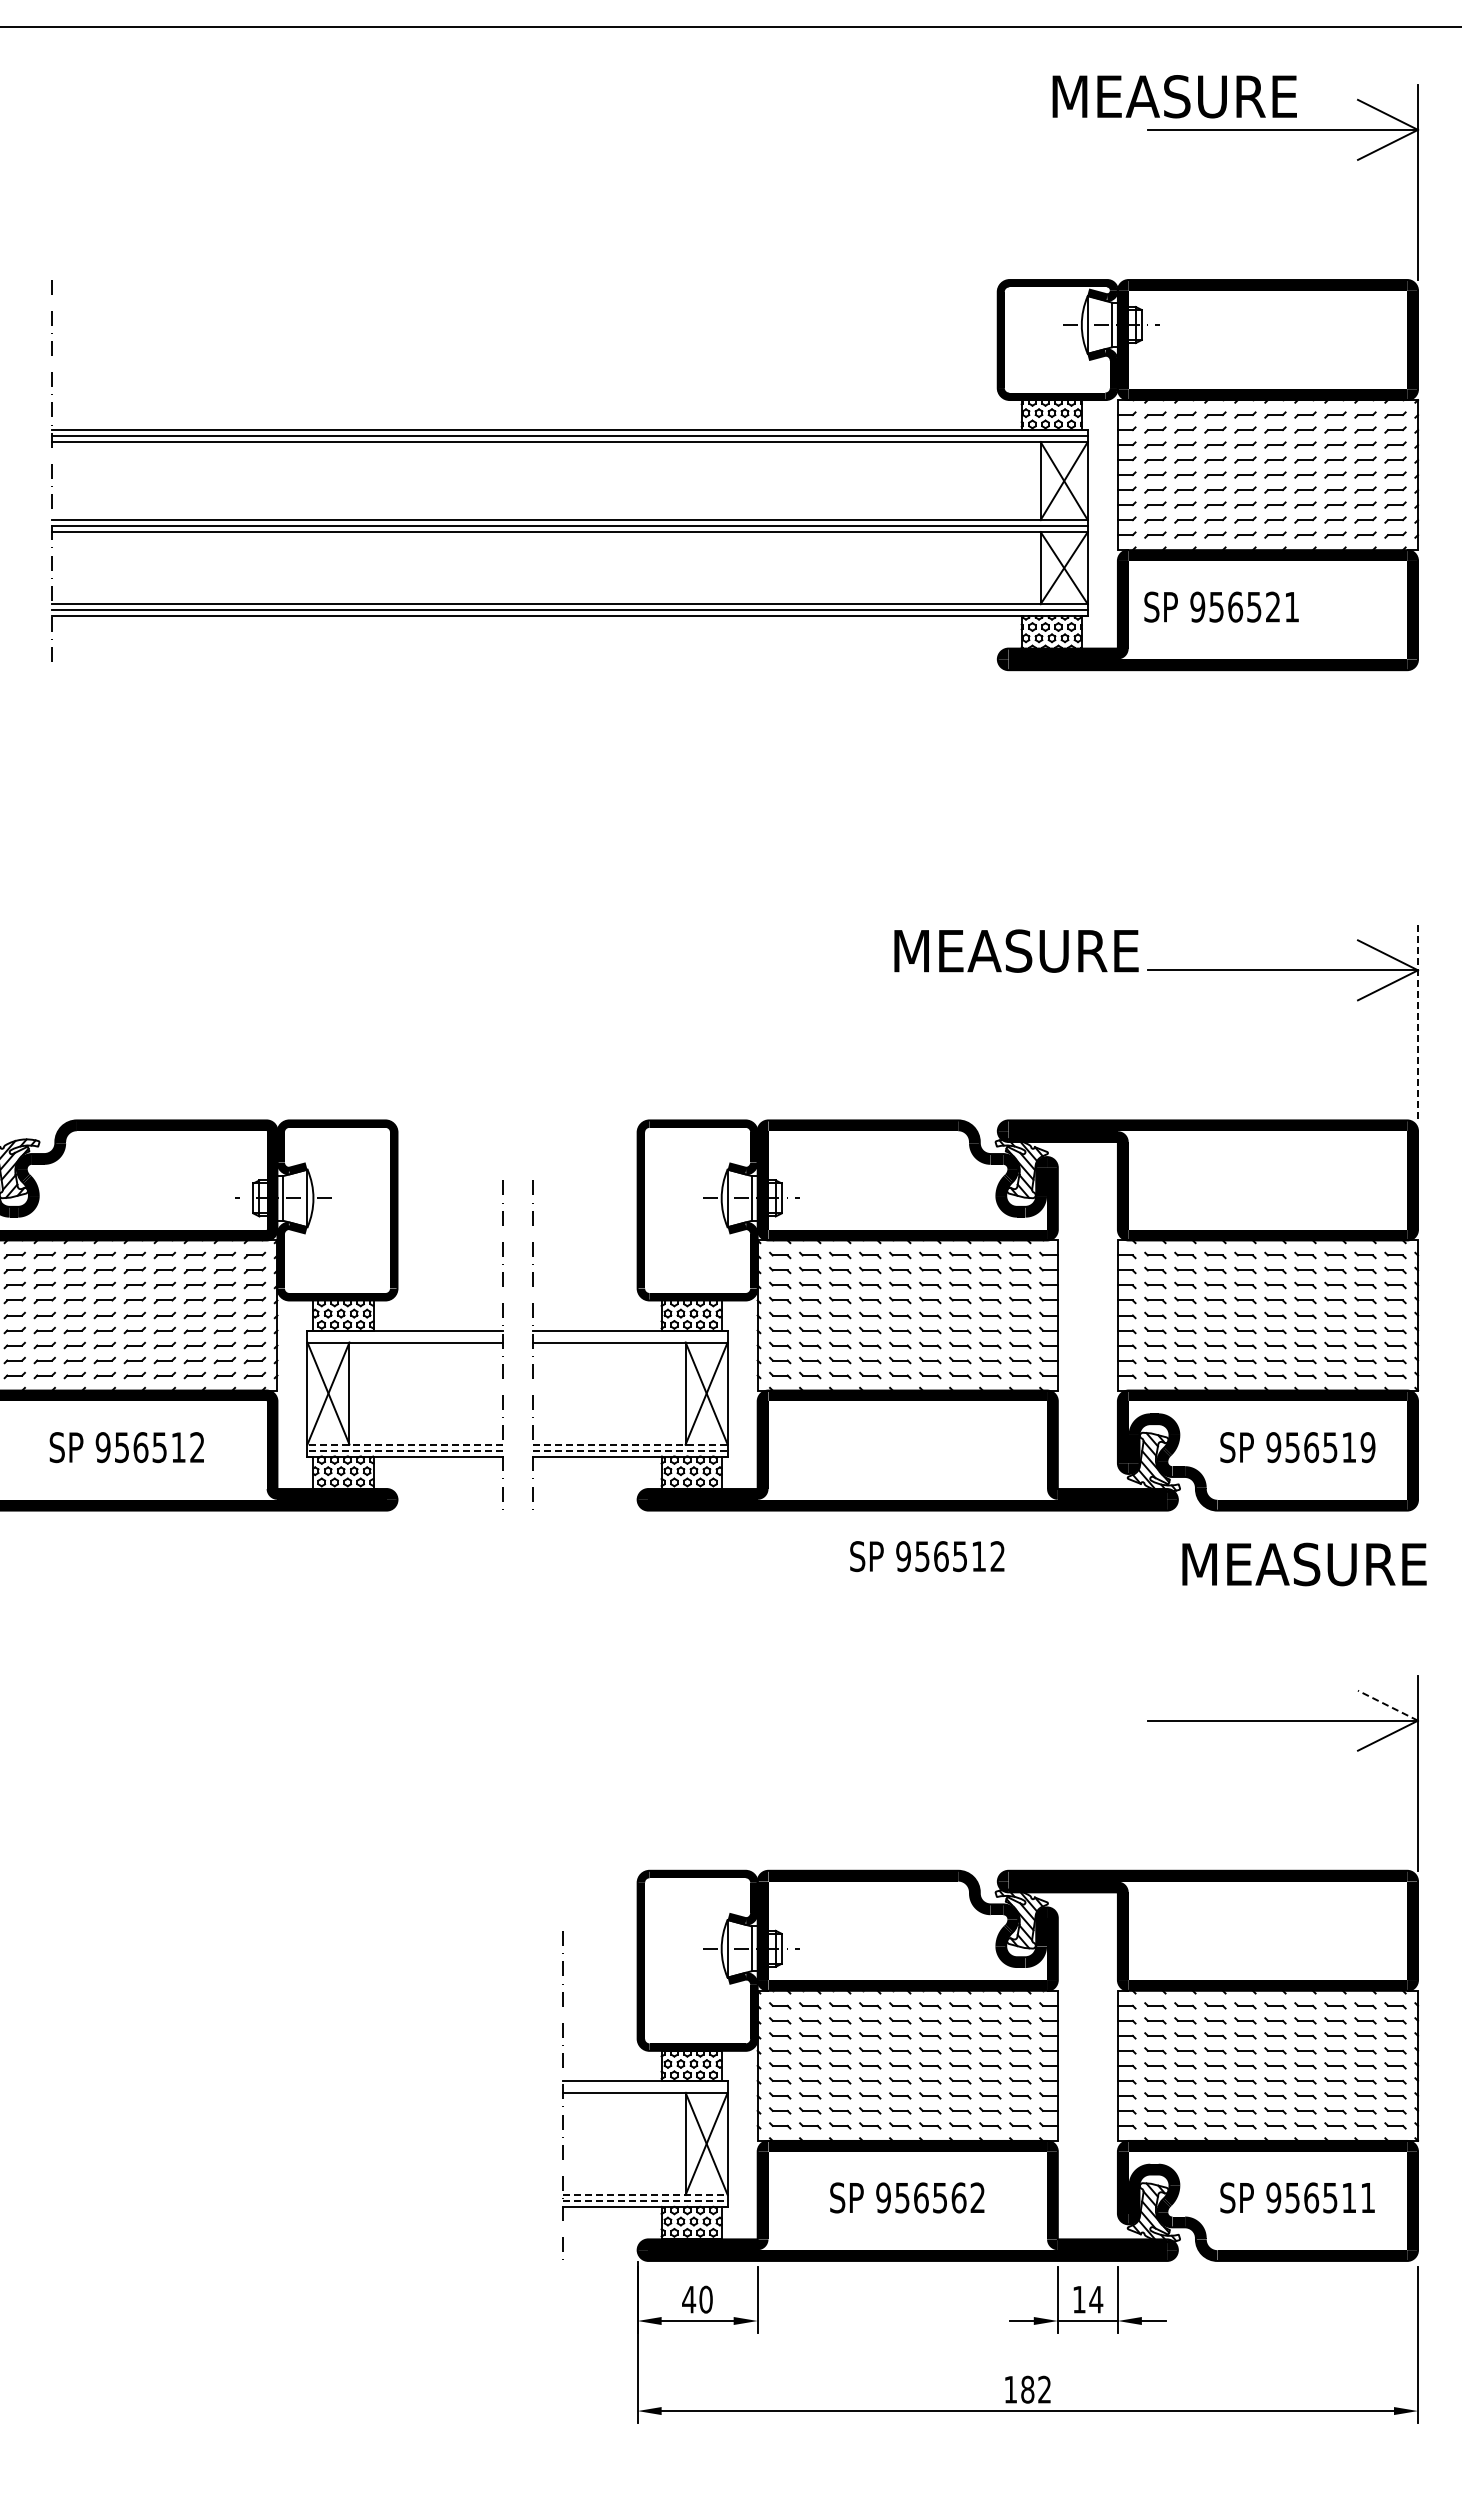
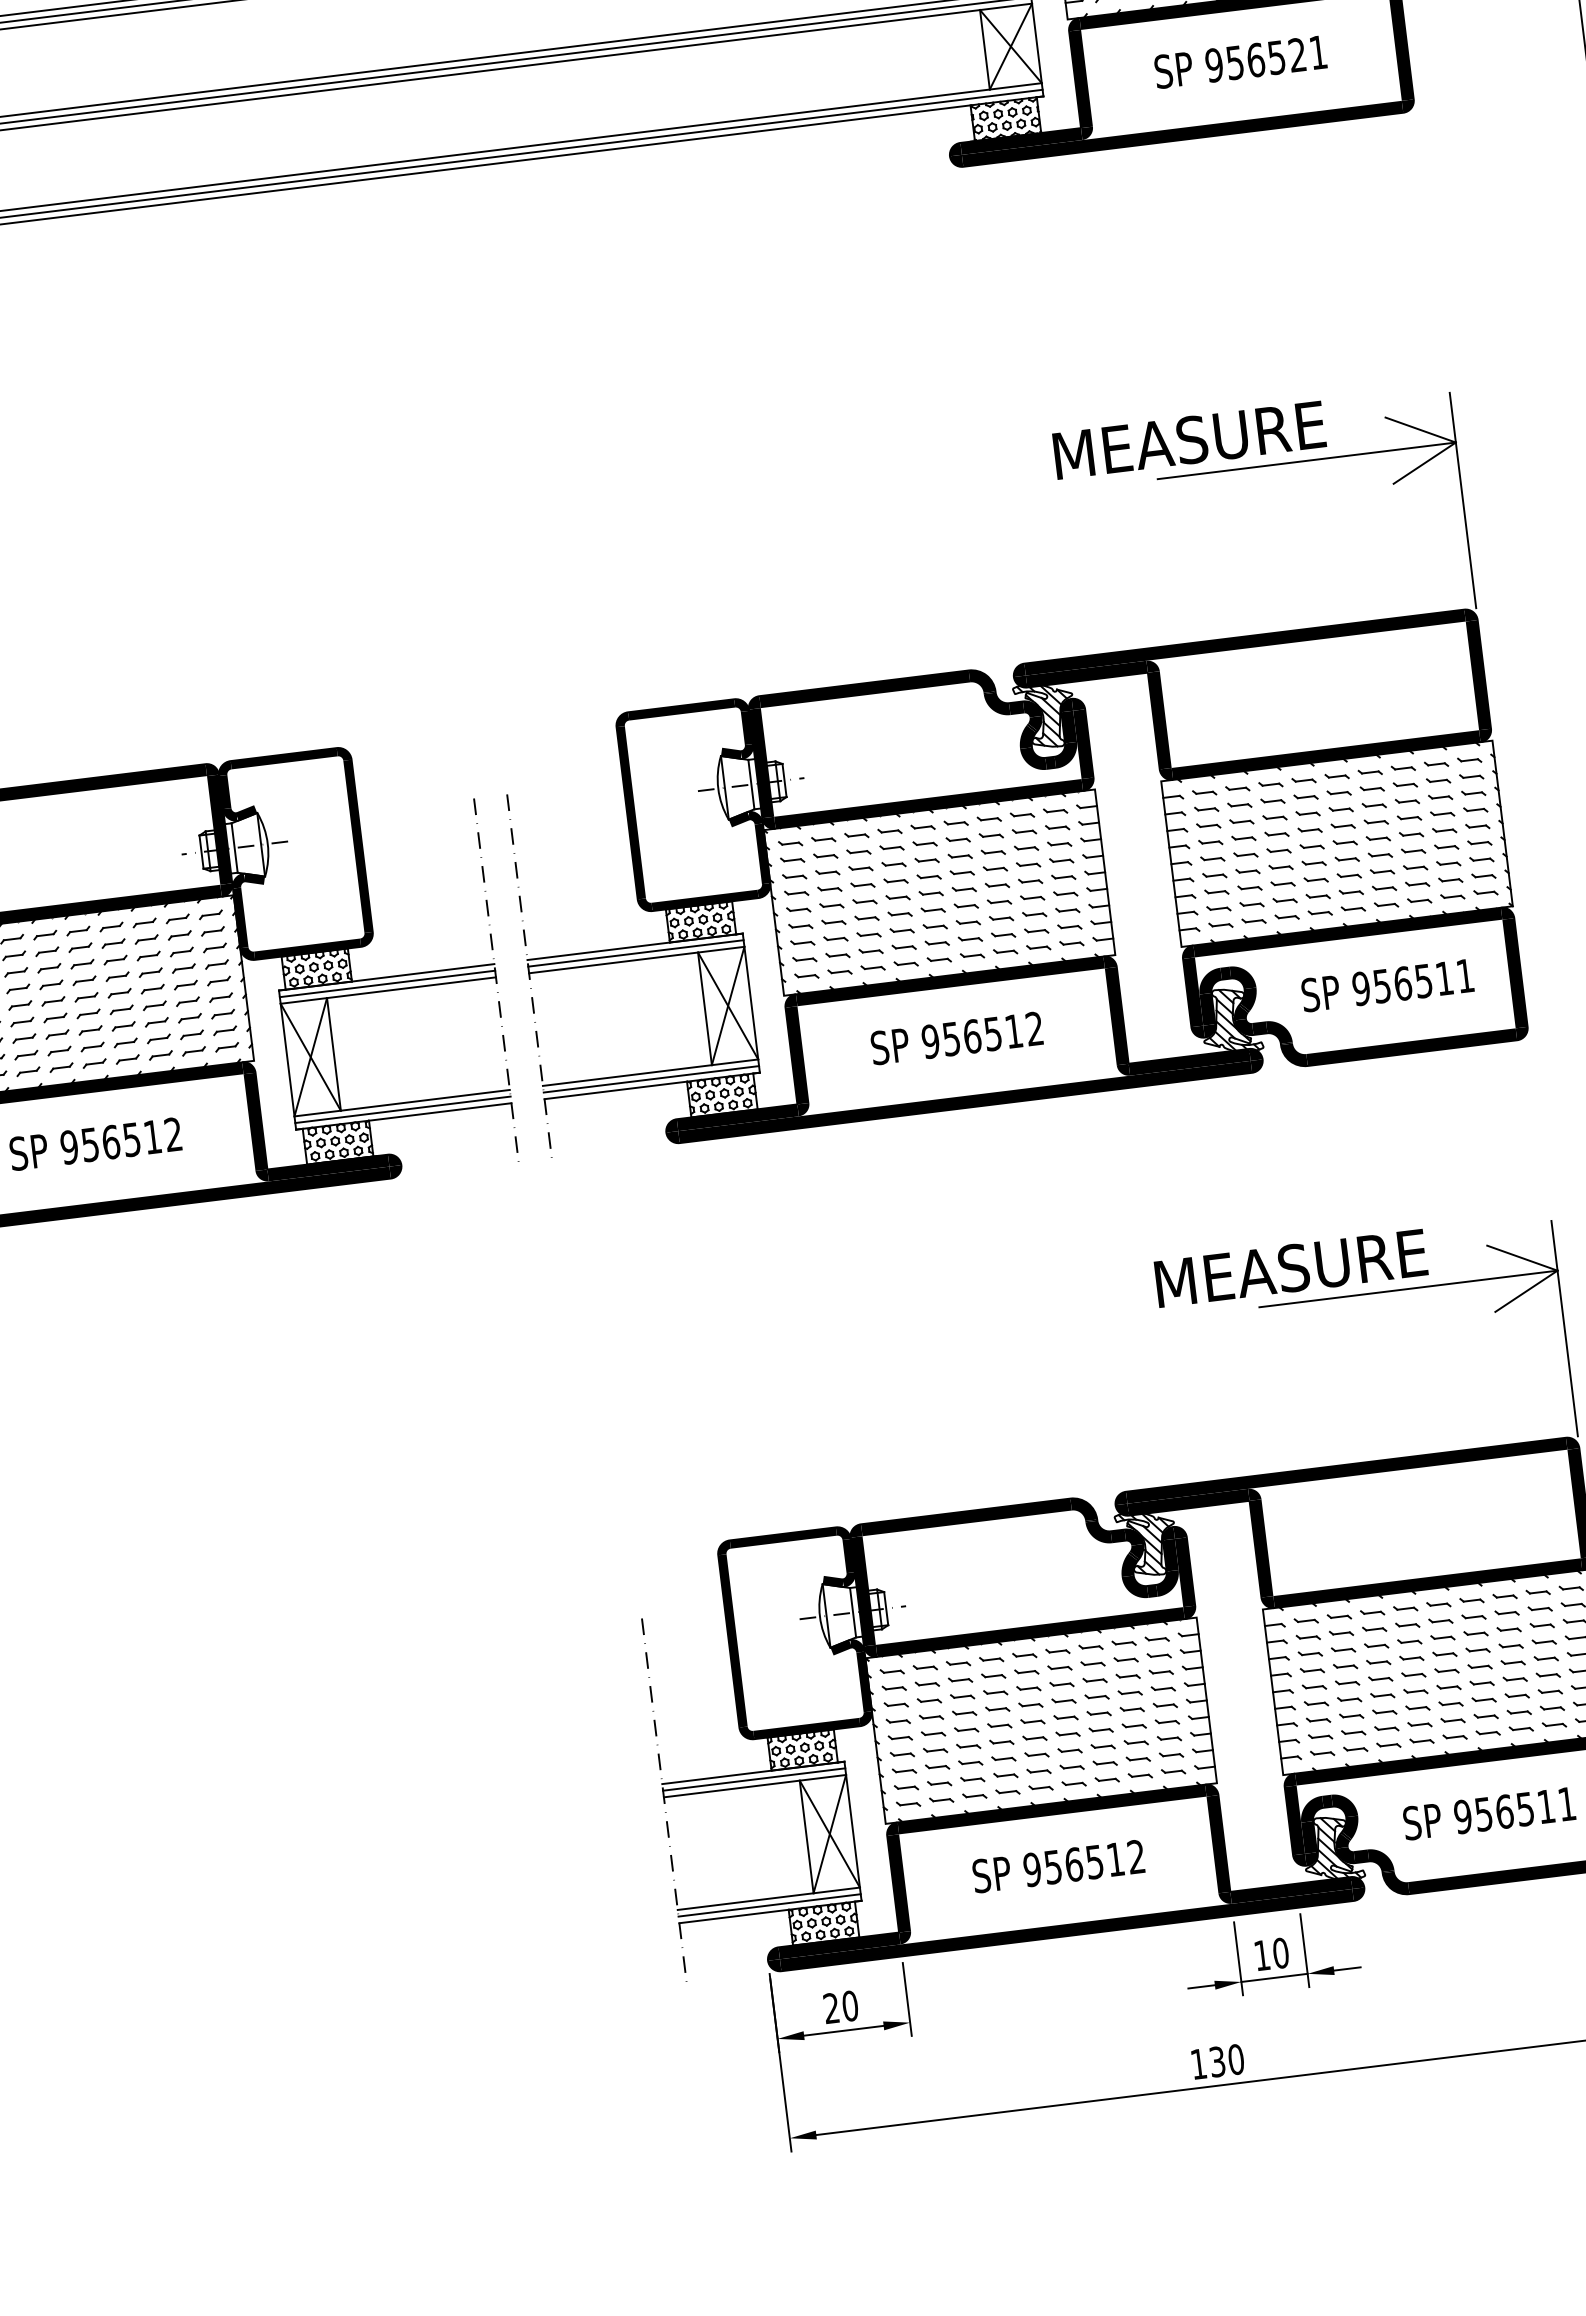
text: (1221, 606) -> (1240, 61), moved
text: (1016, 950) -> (1189, 439), moved
line: (1418, 1022) -> (1463, 500), dashed -> solid
line: (404, 1336) -> (386, 983), added
line: (629, 1336) -> (635, 953), added
line: (405, 1444) -> (402, 1103), dashed -> solid
line: (630, 1444) -> (651, 1072), dashed -> solid
text: (1367, 1447) -> (1464, 976), 956519 -> 956511
line: (405, 1450) -> (403, 1109), dashed -> solid
line: (630, 1450) -> (651, 1079), dashed -> solid
text: (927, 1556) -> (957, 1038), moved
text: (1304, 1564) -> (1291, 1268), moved
line: (1388, 1705) -> (1522, 1257), dashed -> solid
line: (644, 2086) -> (753, 1779), added
line: (645, 2194) -> (769, 1898), dashed -> solid
text: (958, 2197) -> (1115, 1859), 956562 -> 956512
line: (645, 2200) -> (770, 1904), dashed -> solid
text: (689, 2299) -> (831, 2008), 40 -> 20
text: (1096, 2299) -> (1281, 1953), 14 -> 10
text: (1036, 2389) -> (1227, 2060), 182 -> 130

